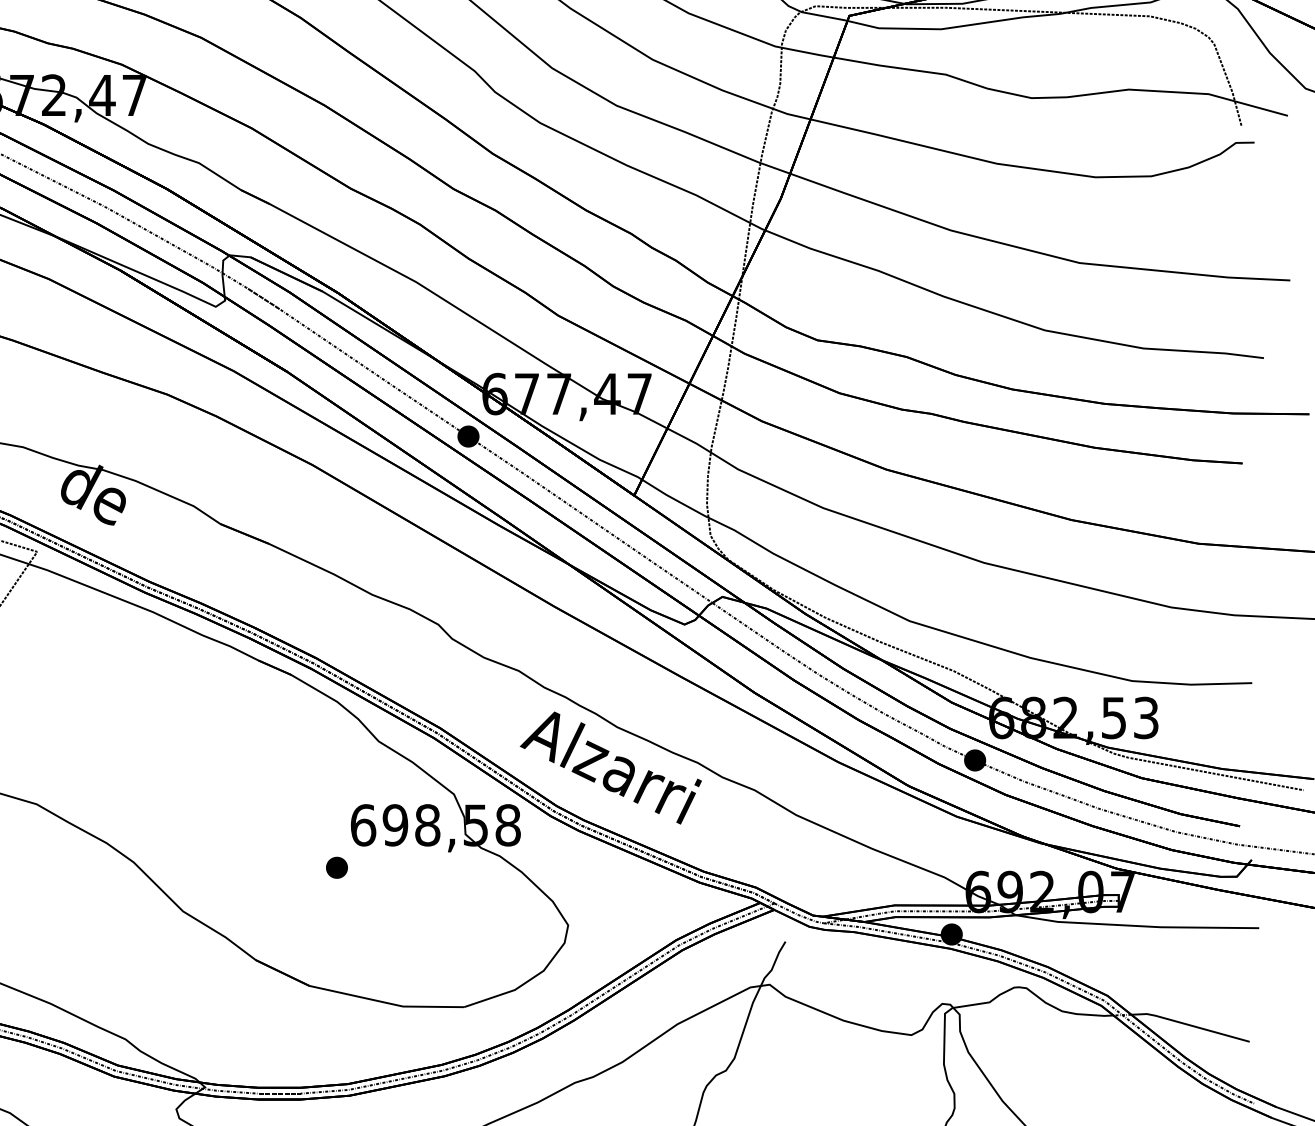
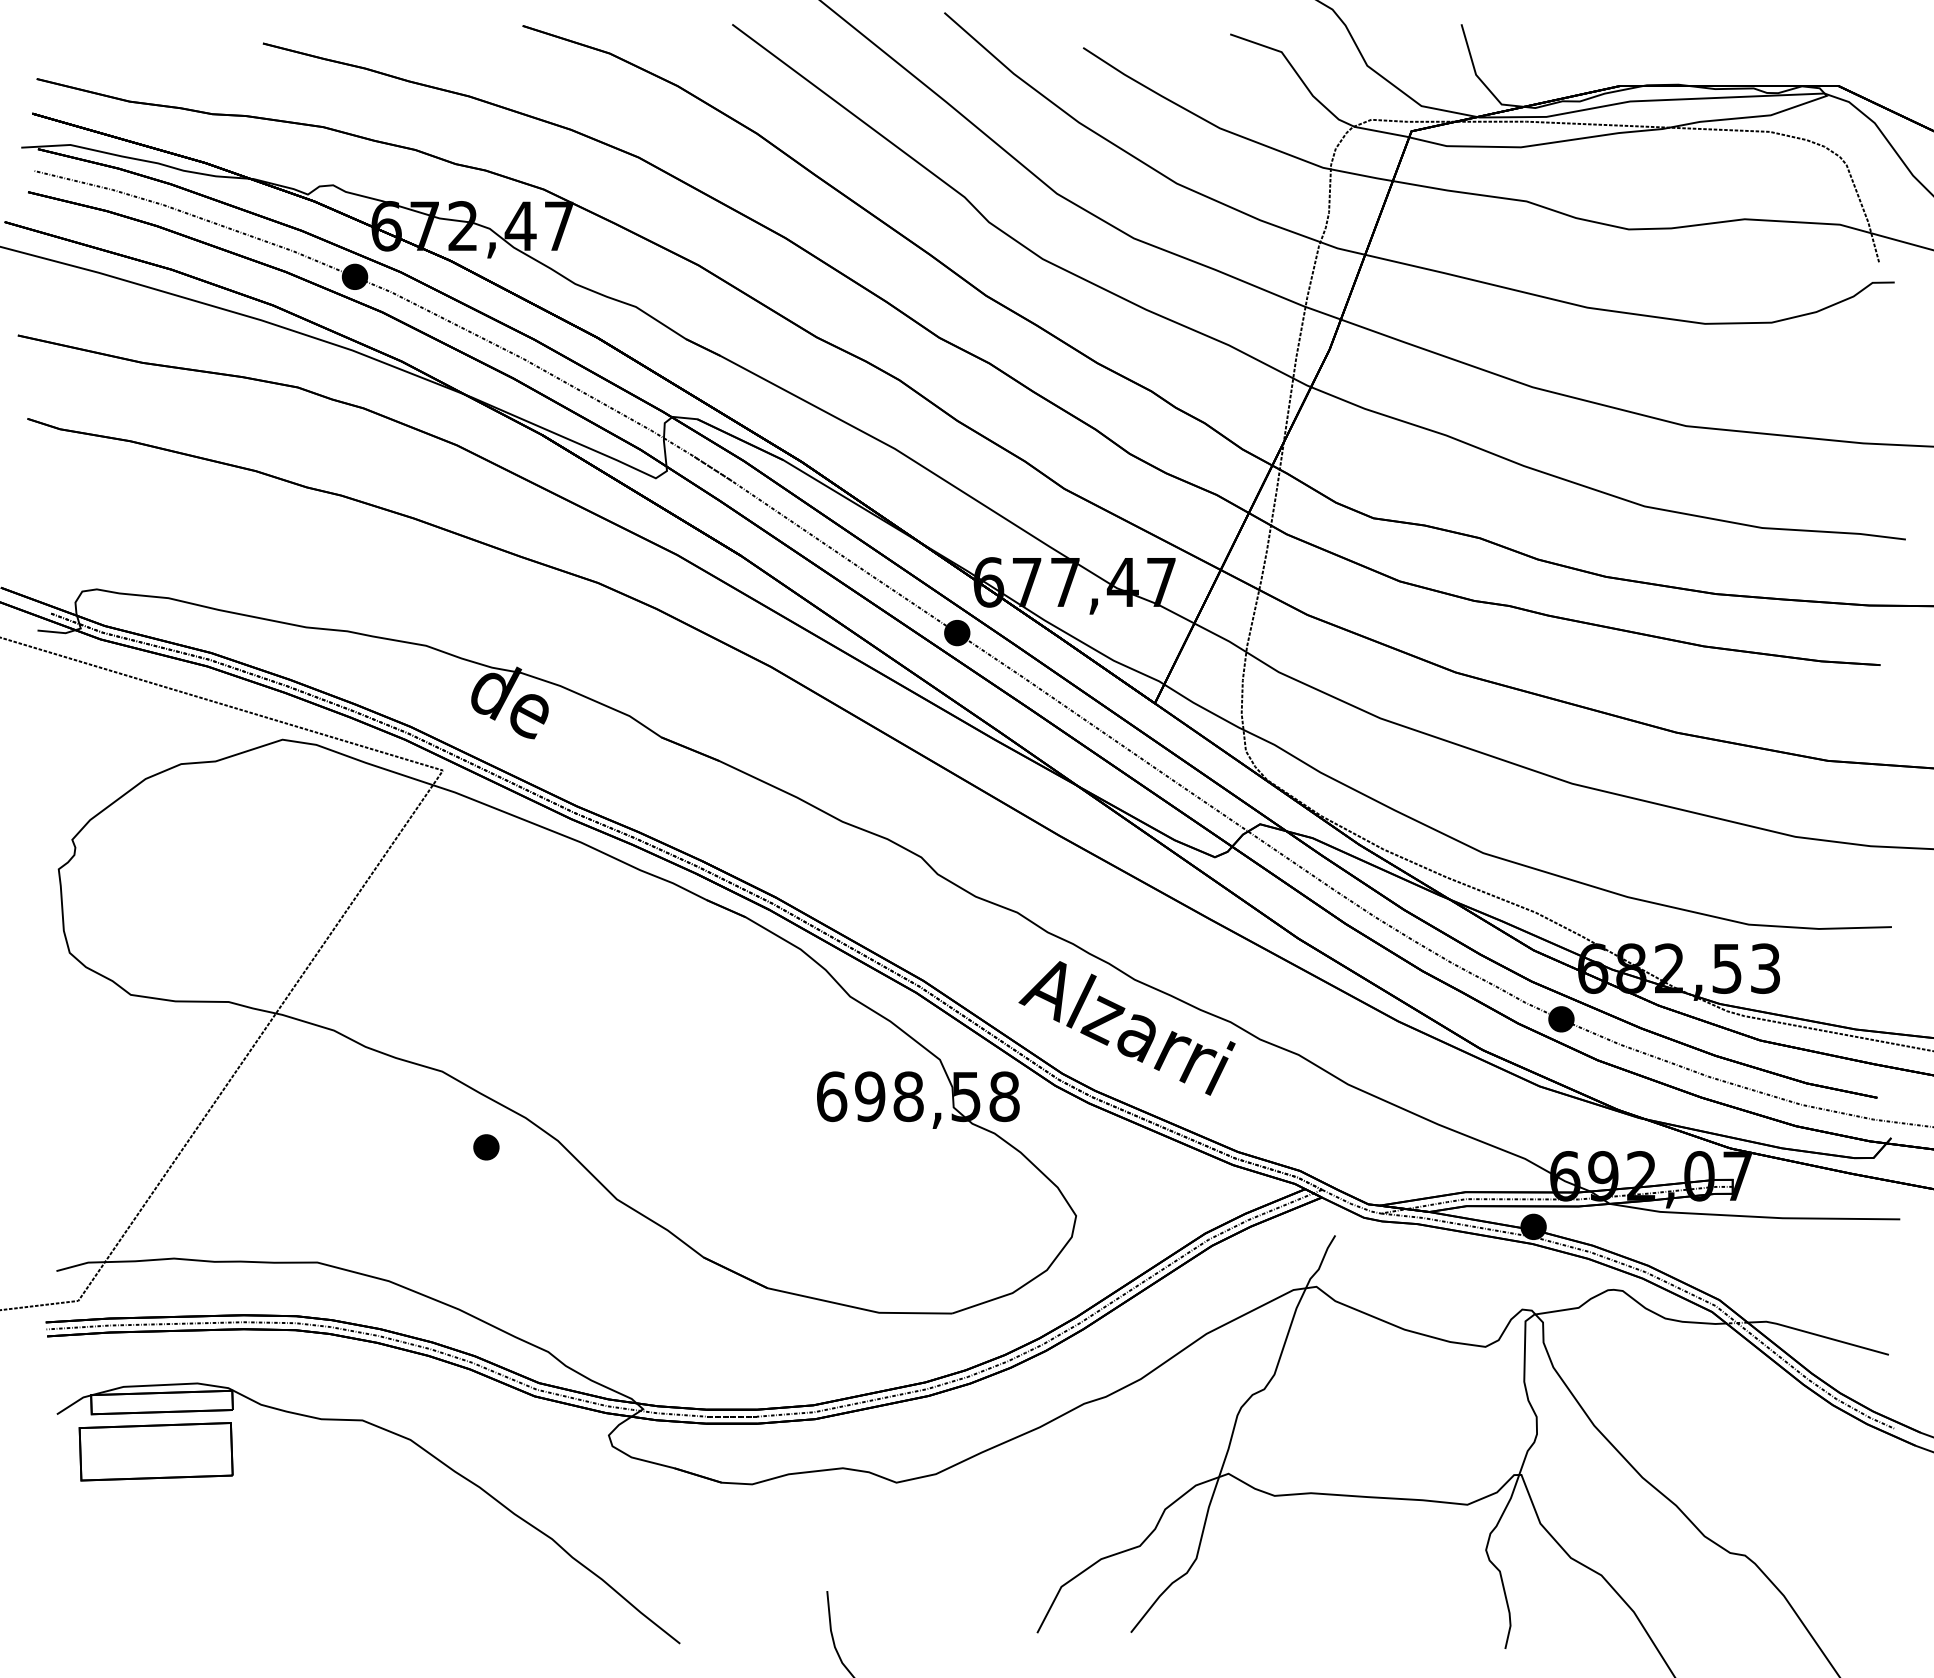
part: (337, 867) -> (486, 1147), moved

